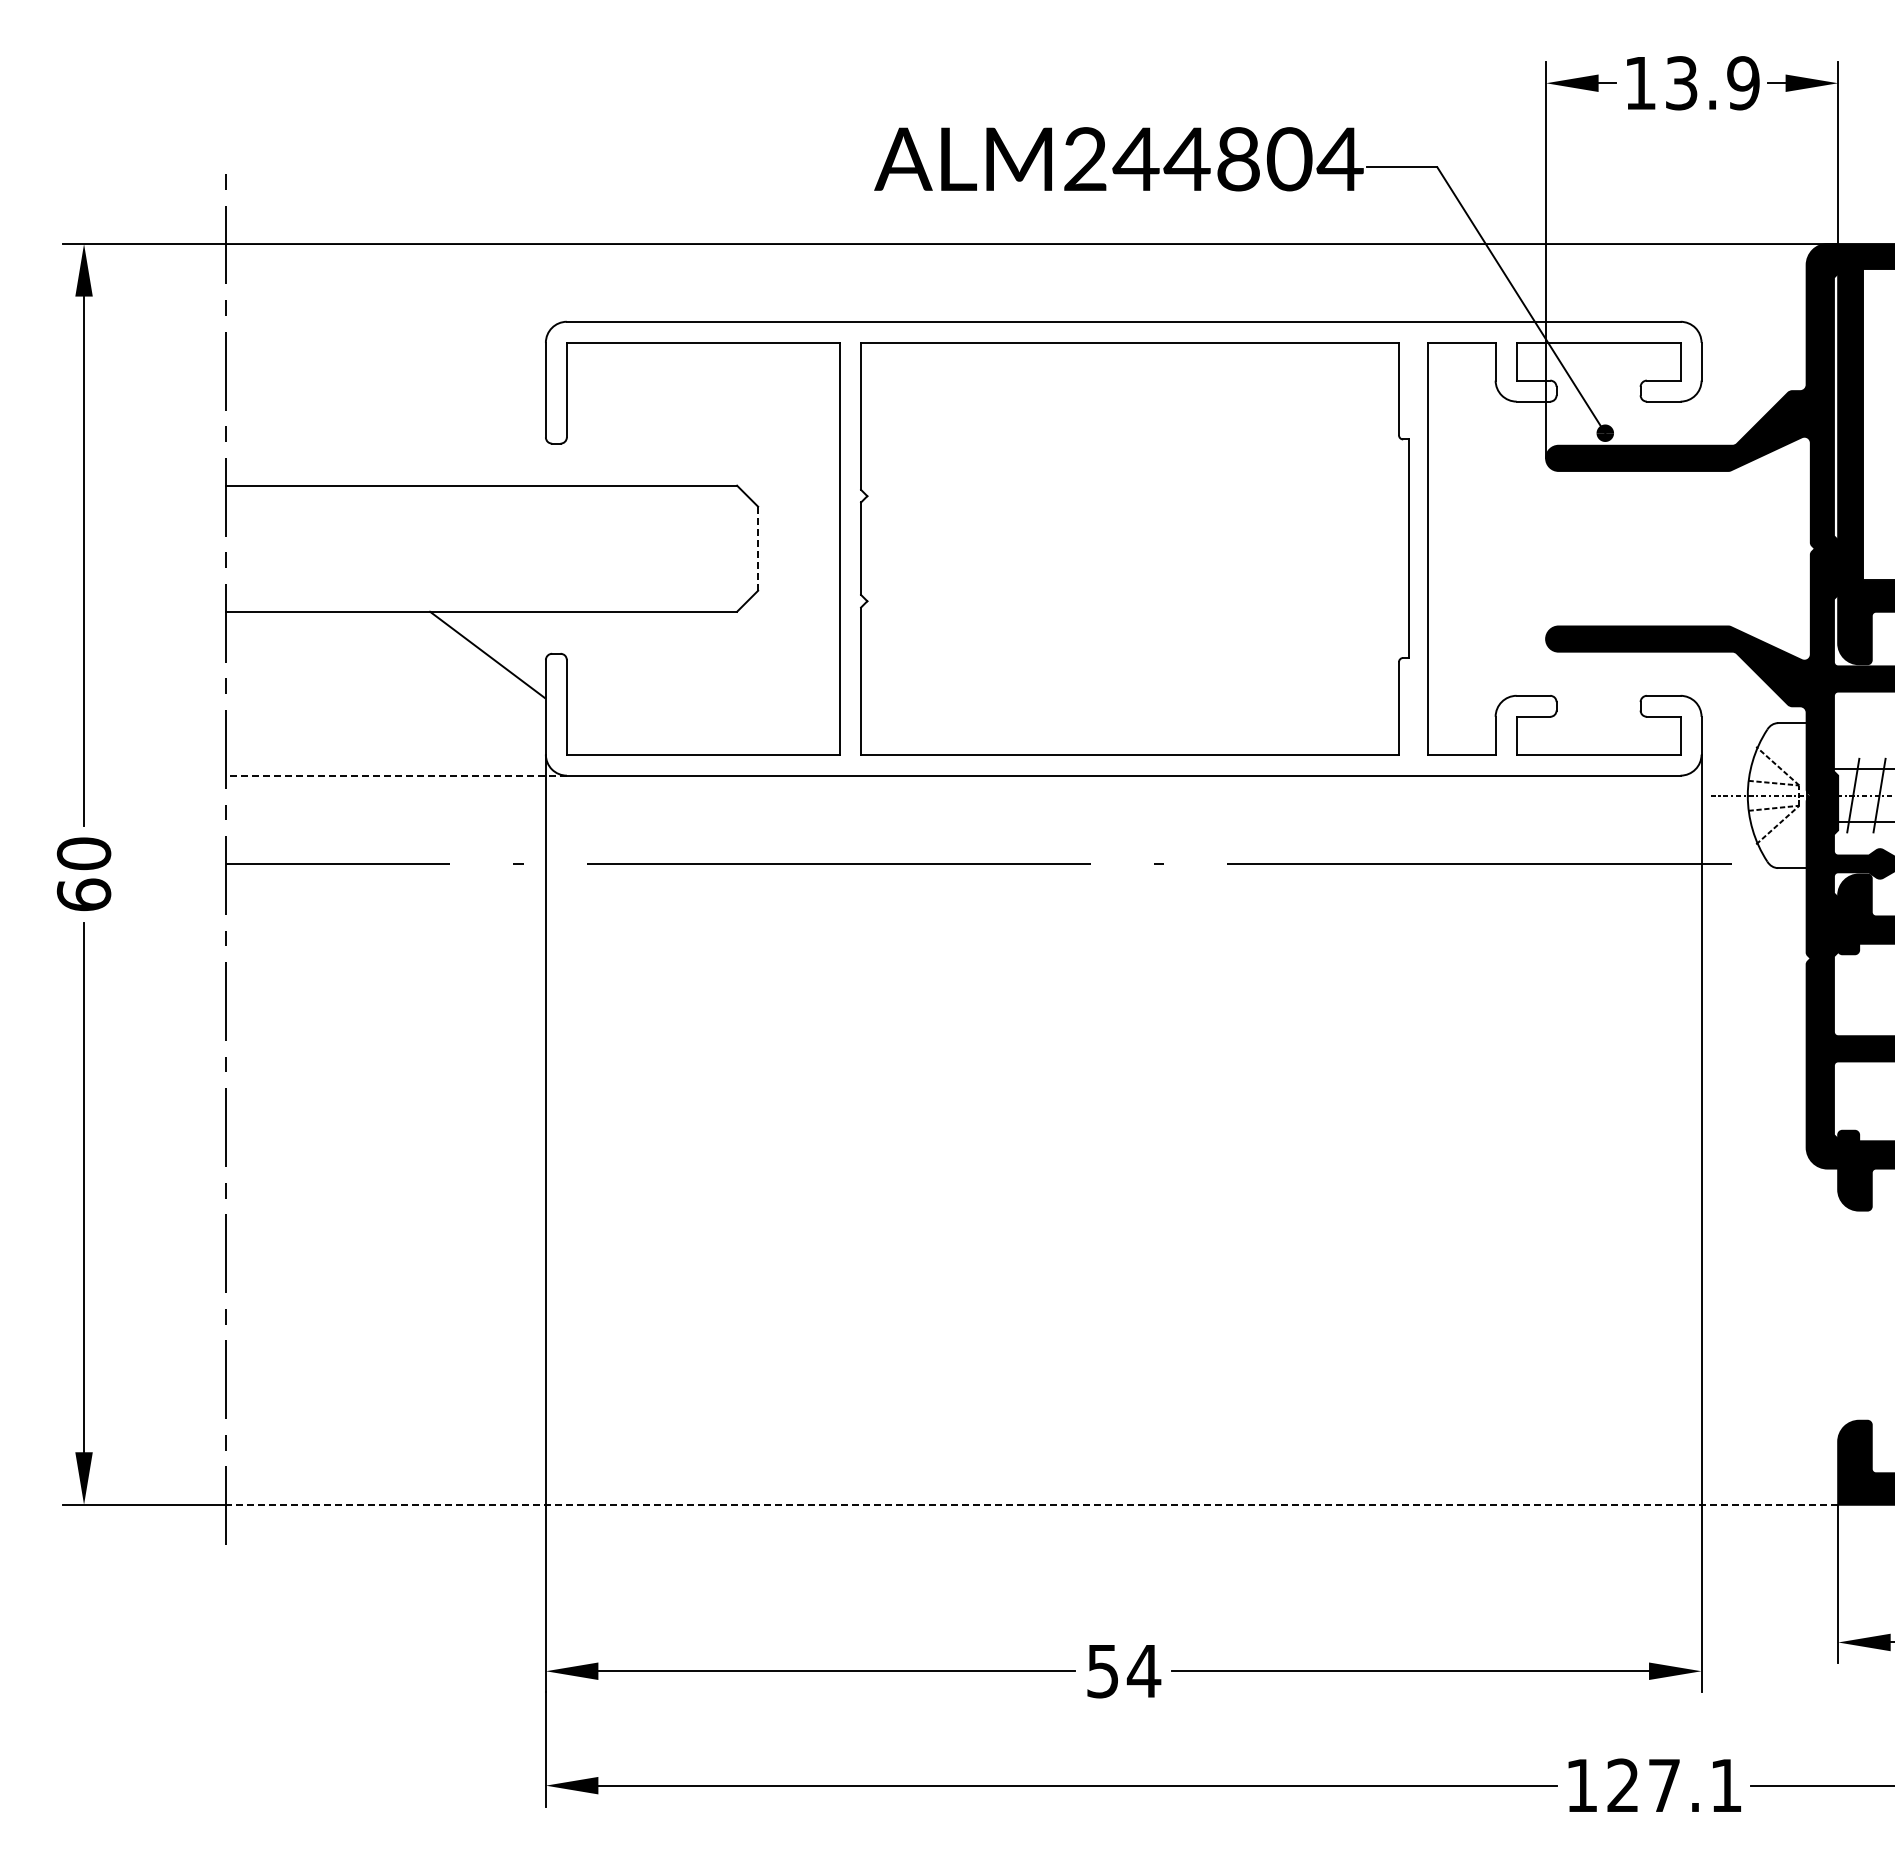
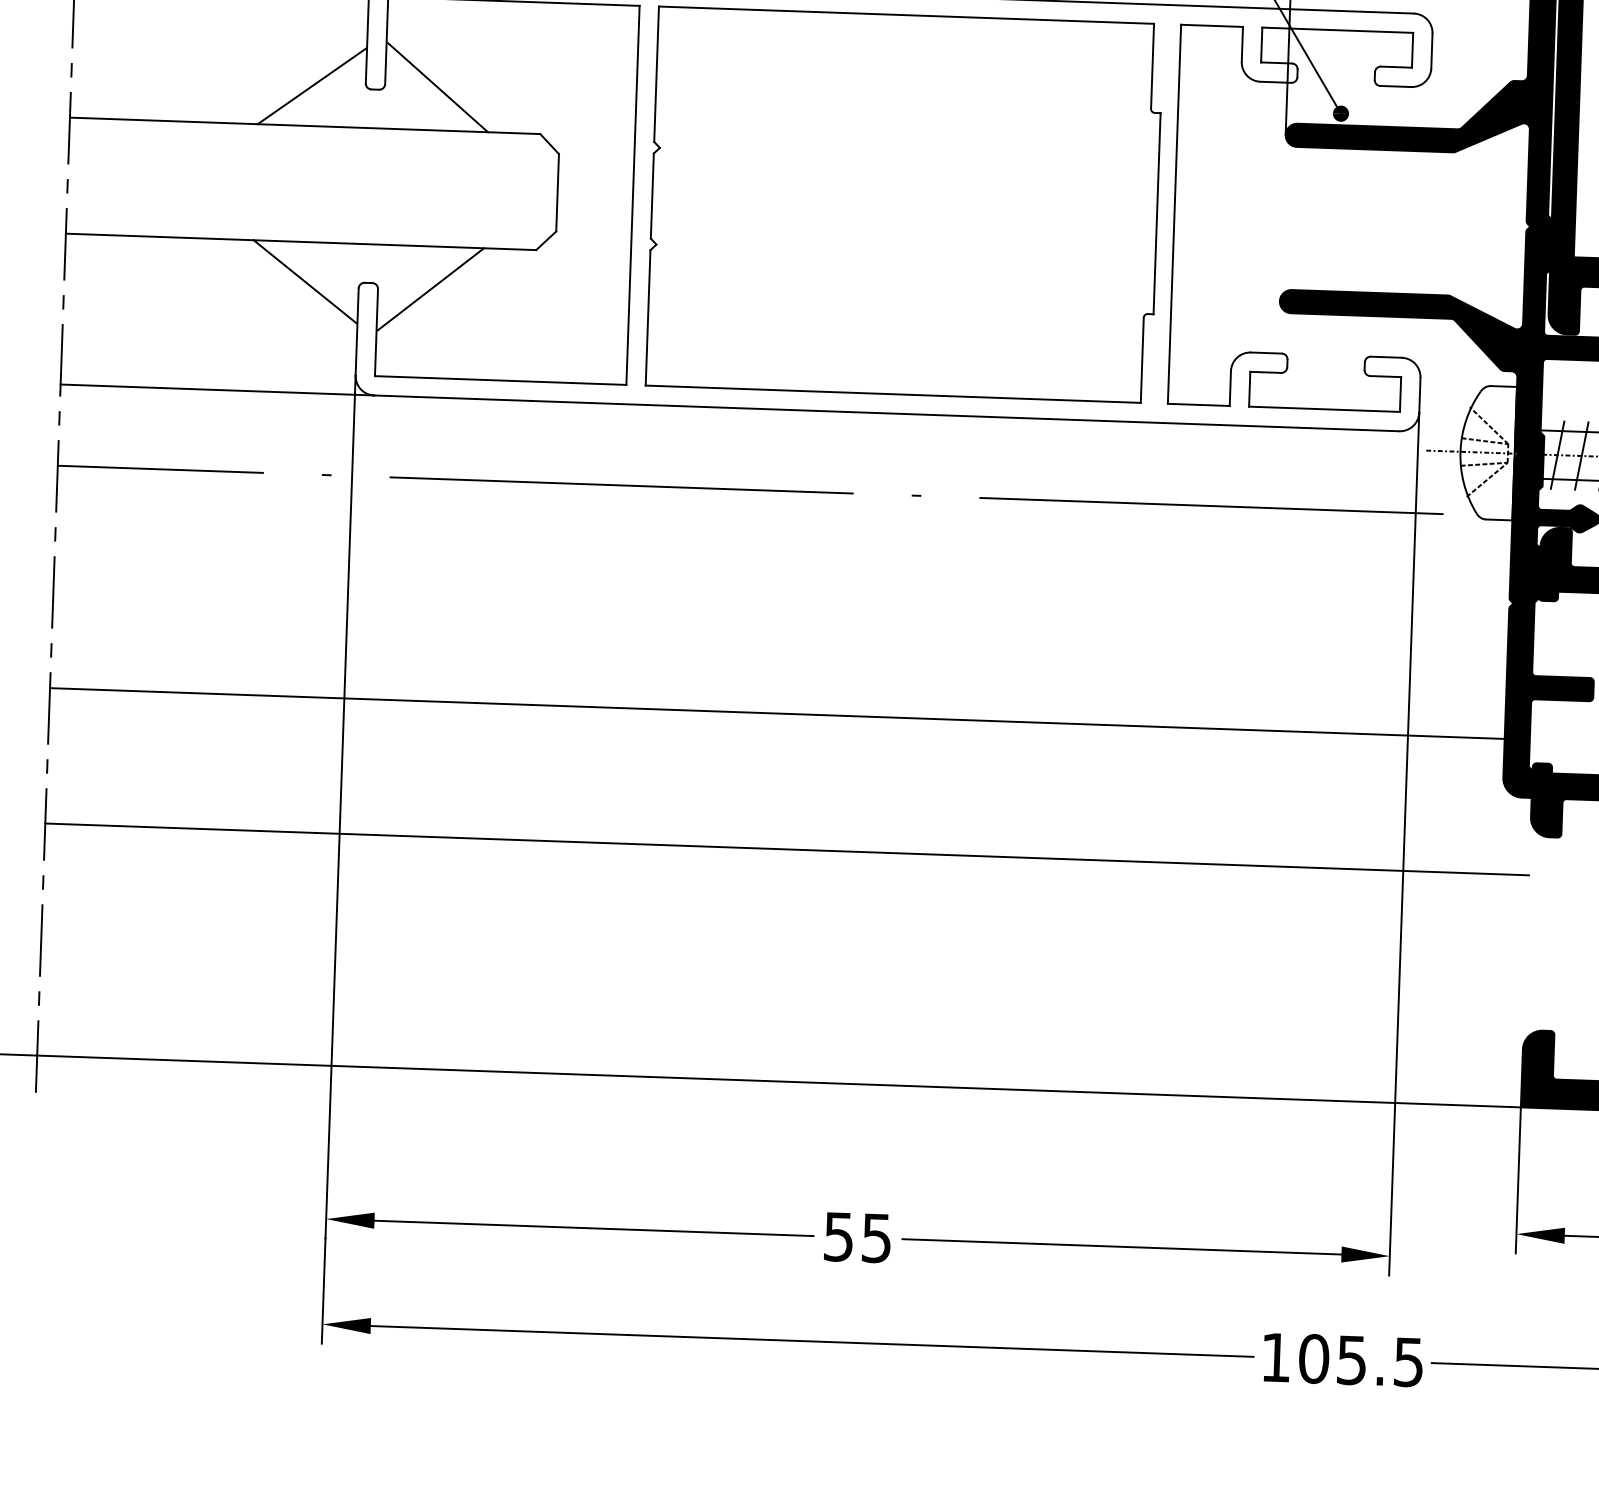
line: (623, 438) -> (437, 86), added
line: (487, 442) -> (311, 86), added
line: (758, 549) -> (557, 193), dashed -> solid
line: (623, 658) -> (430, 289), added
line: (395, 775) -> (216, 389), dashed -> solid
line: (1016, 1105) -> (777, 713), added
line: (1032, 1252) -> (787, 849), added
line: (1031, 1504) -> (778, 1081), dashed -> solid
text: (1143, 1671) -> (876, 1238), 54 -> 55
text: (1674, 1785) -> (1361, 1360), 127.1 -> 105.5

